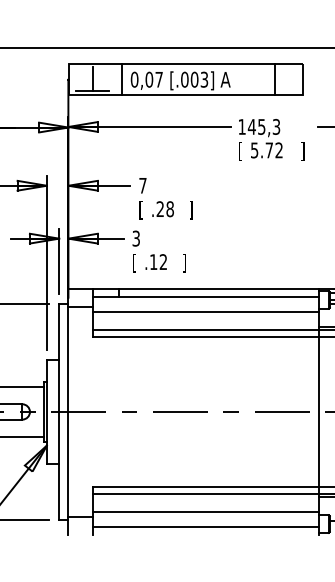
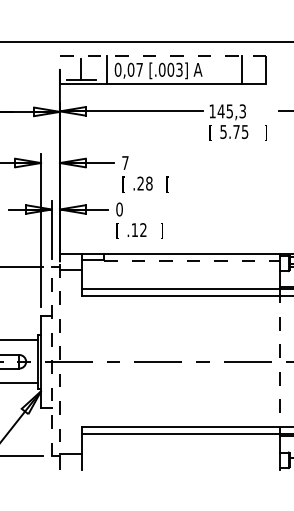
line: (169, 64) -> (148, 56), solid -> dashed
text: (279, 149) -> (245, 131), 5.72 -> 5.75
text: (190, 210) -> (167, 184), ] -> [
text: (136, 238) -> (119, 209), 3 -> 0
line: (219, 296) -> (192, 260), solid -> dashed
line: (205, 312) -> (180, 274), removed
line: (58, 411) -> (51, 361), solid -> dashed
line: (67, 411) -> (59, 361), solid -> dashed
line: (319, 412) -> (280, 362), solid -> dashed
line: (205, 511) -> (180, 449), removed
line: (205, 527) -> (180, 463), removed

